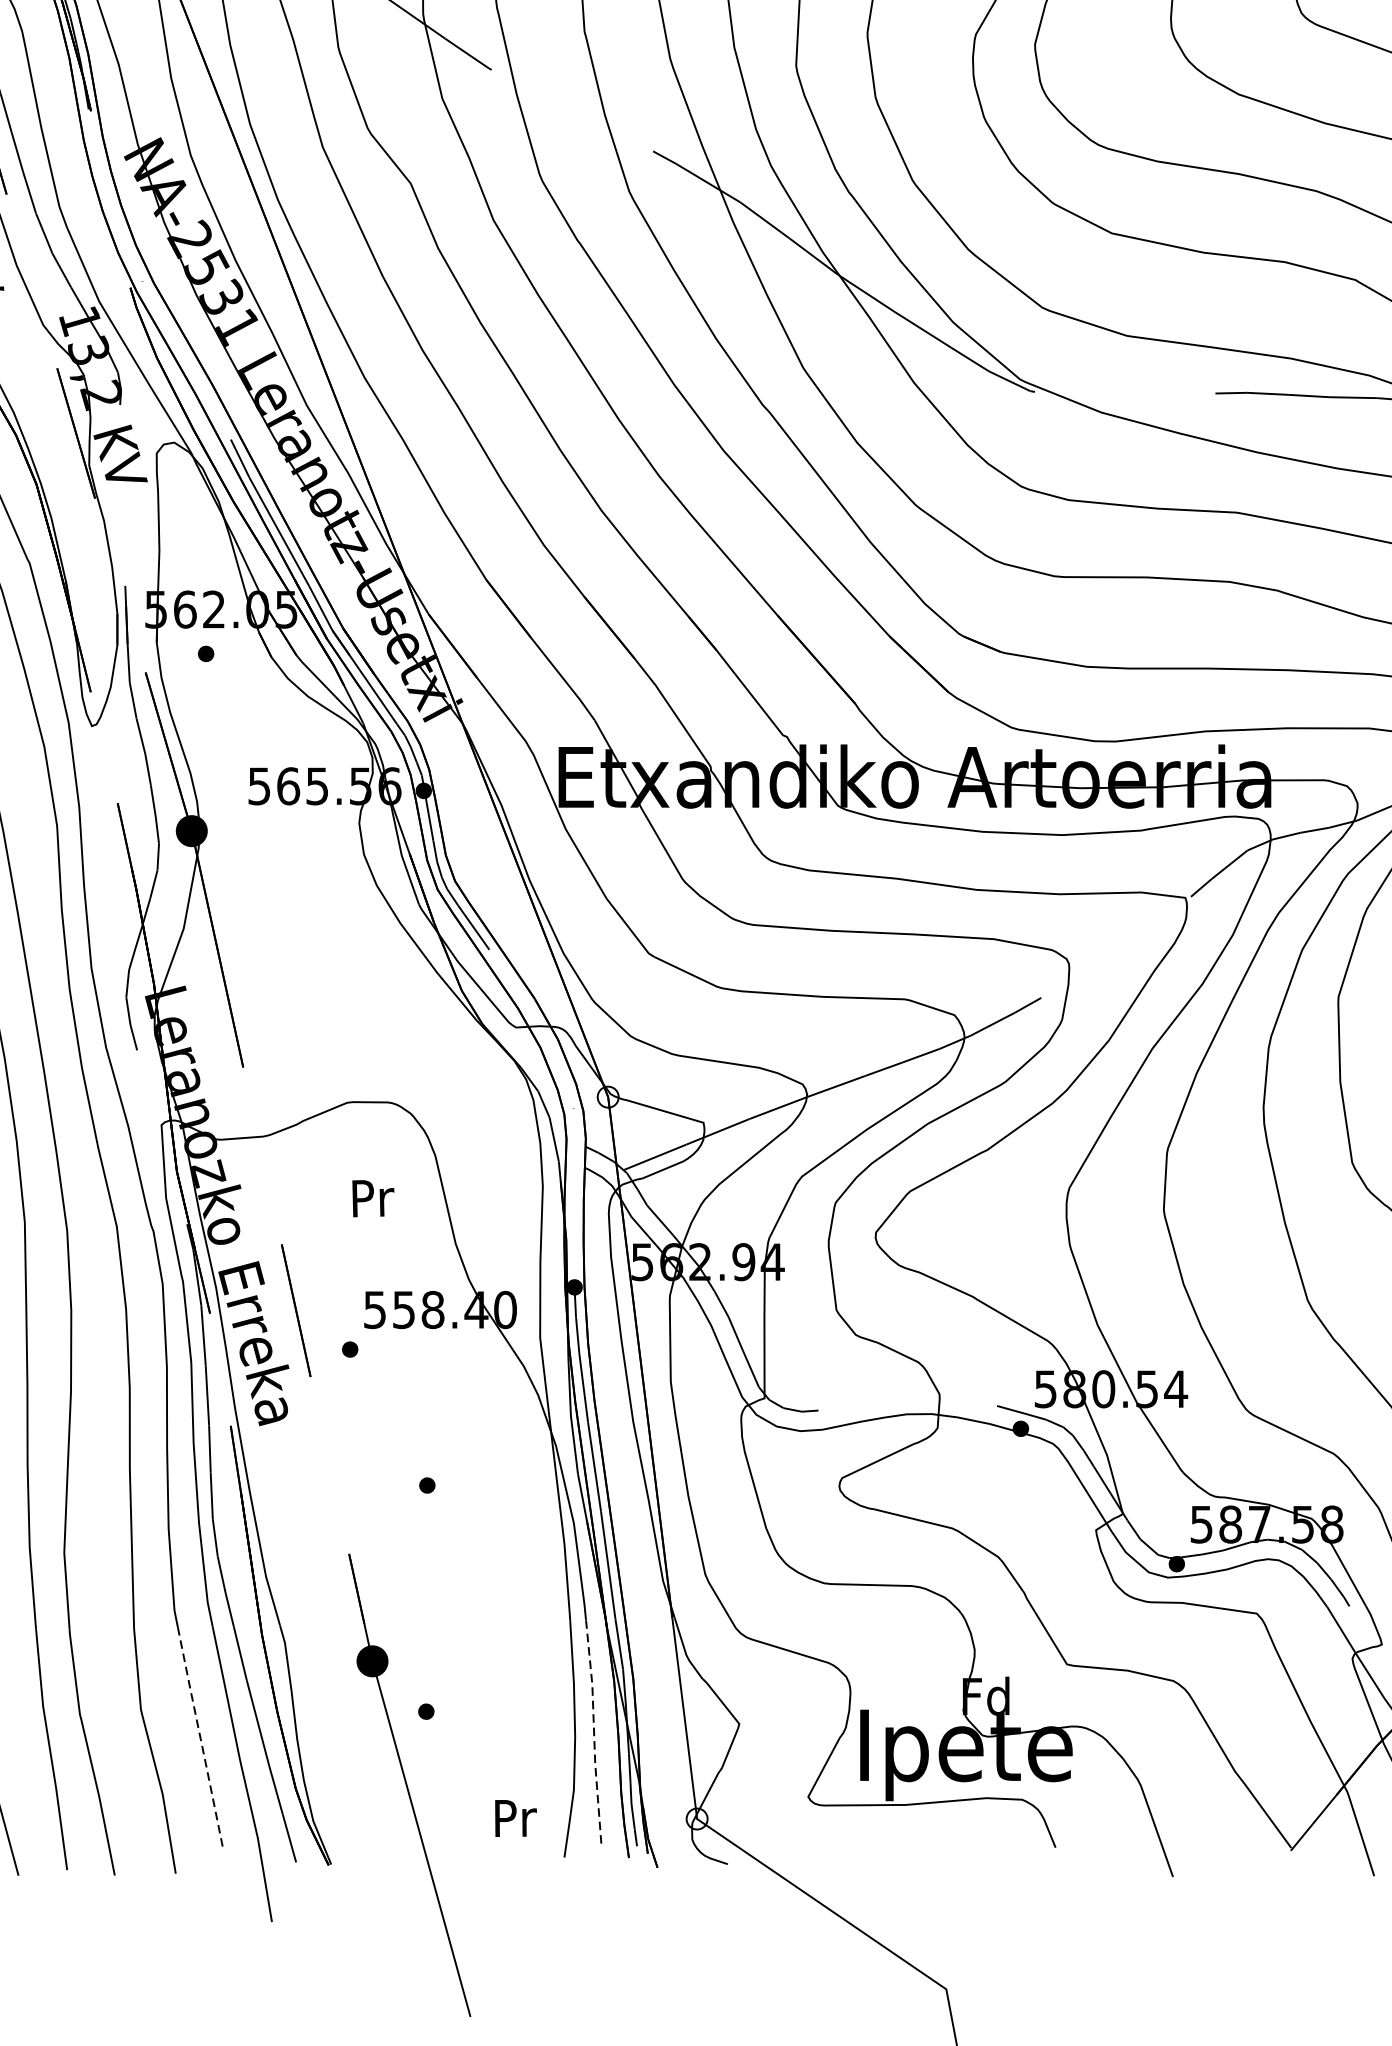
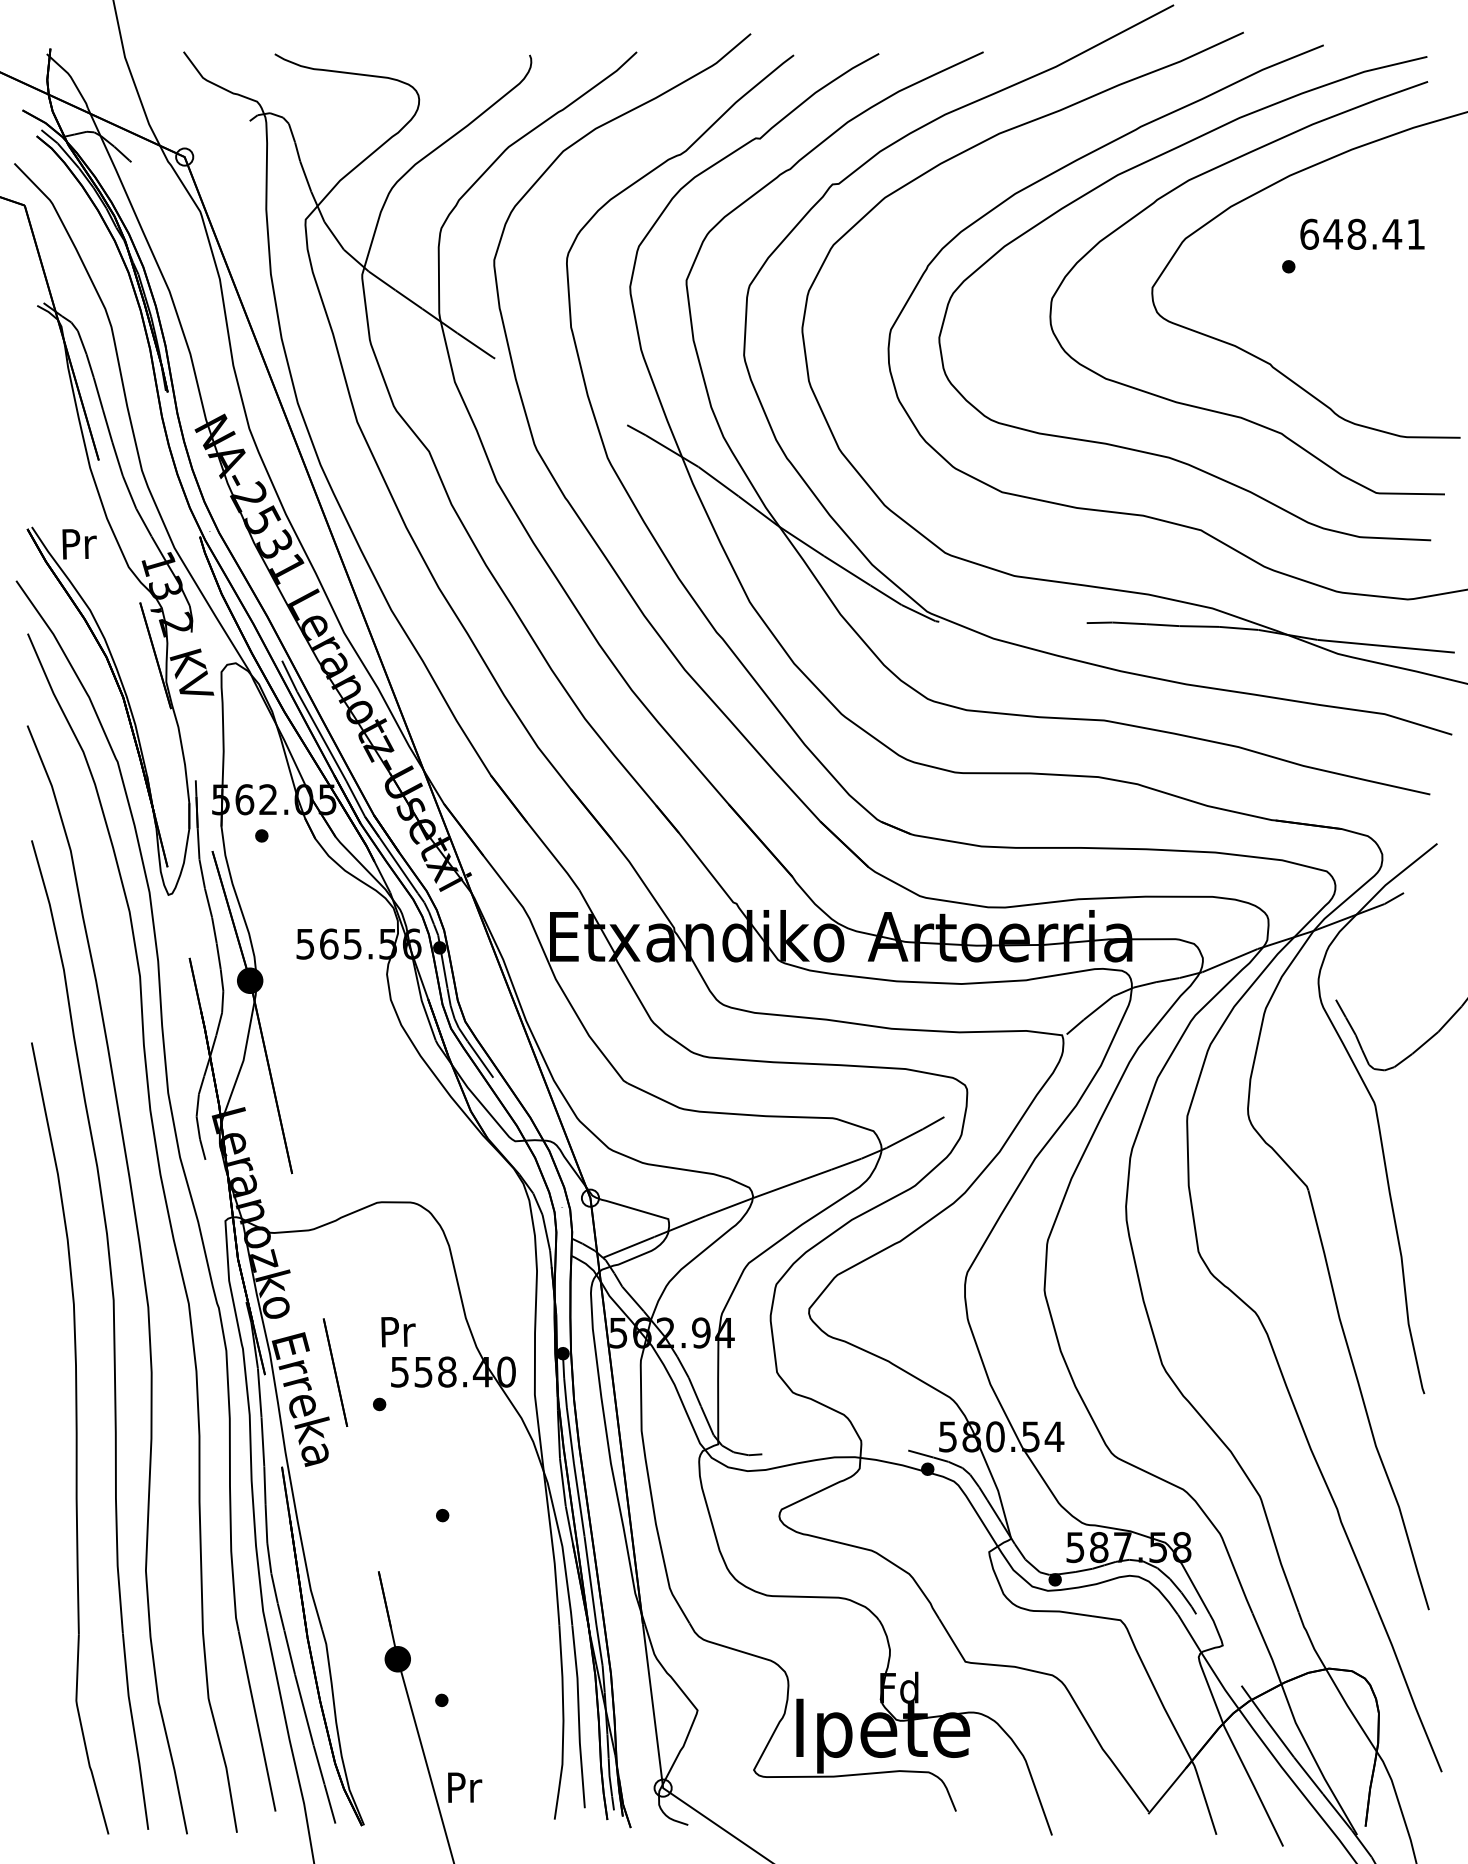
text: (373, 1199) -> (398, 1332), moved
line: (593, 1731) -> (578, 1716), dashed -> solid
line: (200, 1737) -> (257, 1721), dashed -> solid
text: (516, 1818) -> (465, 1787), moved

